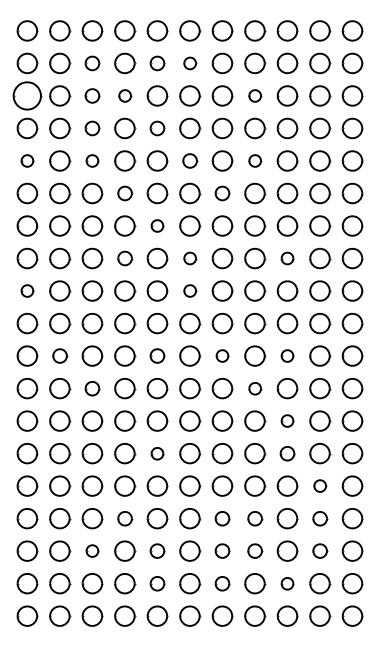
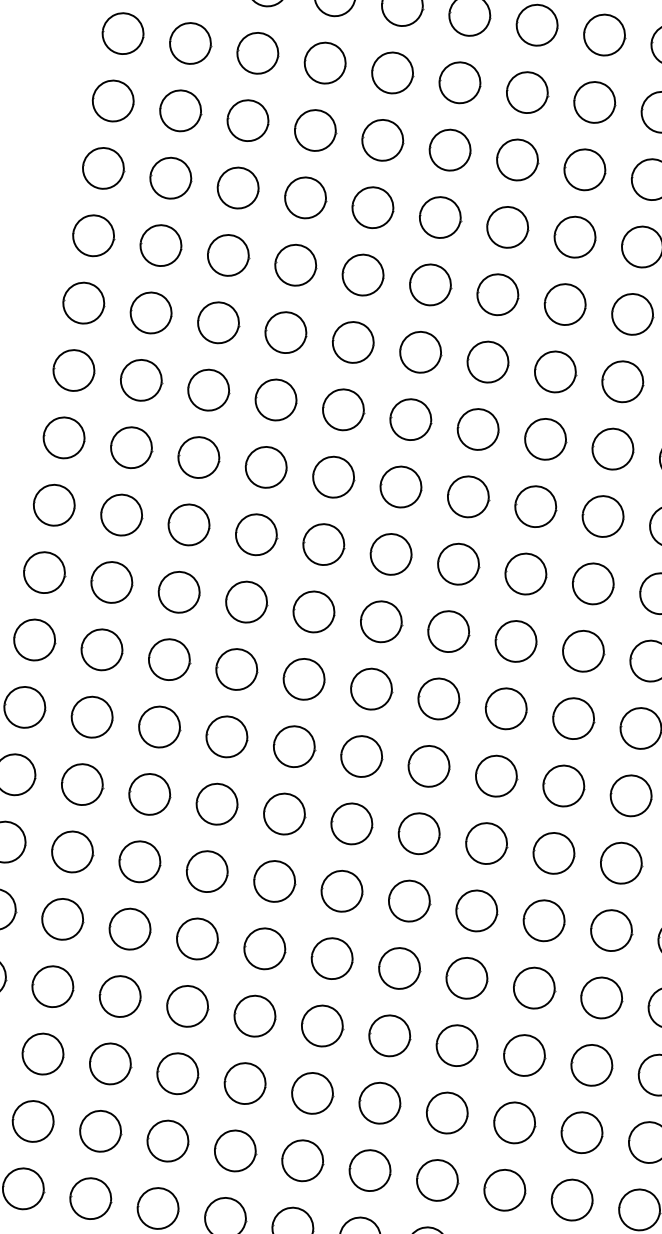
part: (92, 63) -> (258, 53), size x1.43
part: (157, 63) -> (392, 73), size x1.43
part: (190, 63) -> (461, 83), size x1.67
part: (27, 95) -> (113, 100), size x0.71
part: (92, 95) -> (248, 119), size x1.43
part: (125, 95) -> (316, 129), size x1.67
part: (255, 95) -> (586, 169), size x1.67
part: (92, 128) -> (238, 188), size x1.43
part: (157, 128) -> (373, 207), size x1.43
part: (27, 160) -> (94, 234), size x1.67
part: (92, 160) -> (228, 254), size x1.67
part: (190, 160) -> (431, 284), size x1.43
part: (255, 160) -> (566, 303), size x1.67
part: (125, 193) -> (287, 332), size x1.43
part: (222, 193) -> (488, 362), size x1.43
part: (157, 225) -> (343, 408), size x1.67
part: (125, 258) -> (267, 467), size x1.43
part: (190, 258) -> (402, 487), size x1.67
part: (287, 258) -> (603, 516), size x1.67
part: (27, 290) -> (54, 504), size x1.67
part: (190, 290) -> (392, 553), size x1.67
part: (60, 355) -> (103, 648), size x1.43
part: (157, 355) -> (304, 678), size x1.43
part: (222, 355) -> (439, 697), size x1.67
part: (287, 355) -> (573, 717), size x1.67
part: (92, 388) -> (159, 726), size x1.43
part: (255, 388) -> (497, 776), size x1.67
part: (287, 420) -> (554, 852), size x1.67
part: (157, 453) -> (274, 881), size x1.67
part: (287, 453) -> (544, 920), size x1.43
part: (320, 485) -> (602, 996), size x1.67
part: (125, 518) -> (188, 1006), size x1.43
part: (222, 518) -> (389, 1035), size x1.43
part: (255, 518) -> (458, 1045), size x1.43
part: (320, 518) -> (592, 1065), size x1.43
part: (92, 550) -> (110, 1062), size x1.67
part: (157, 550) -> (245, 1082), size x1.43
part: (222, 550) -> (380, 1101), size x1.43
part: (255, 550) -> (448, 1111), size x1.43
part: (320, 550) -> (583, 1131), size x1.43
part: (157, 583) -> (235, 1150), size x1.43
part: (222, 583) -> (370, 1170), size x1.43
part: (287, 583) -> (504, 1189), size x1.67

